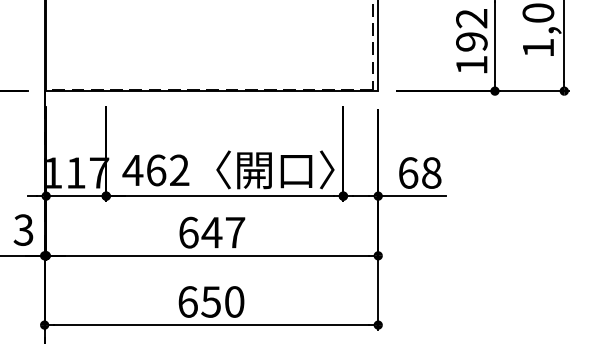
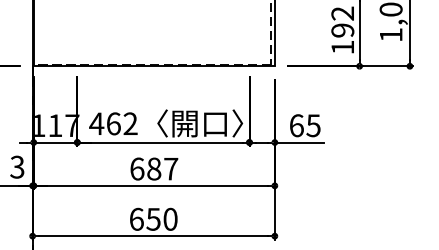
text: (431, 172) -> (313, 125), 68 -> 65
text: (211, 232) -> (153, 168), 647 -> 687

